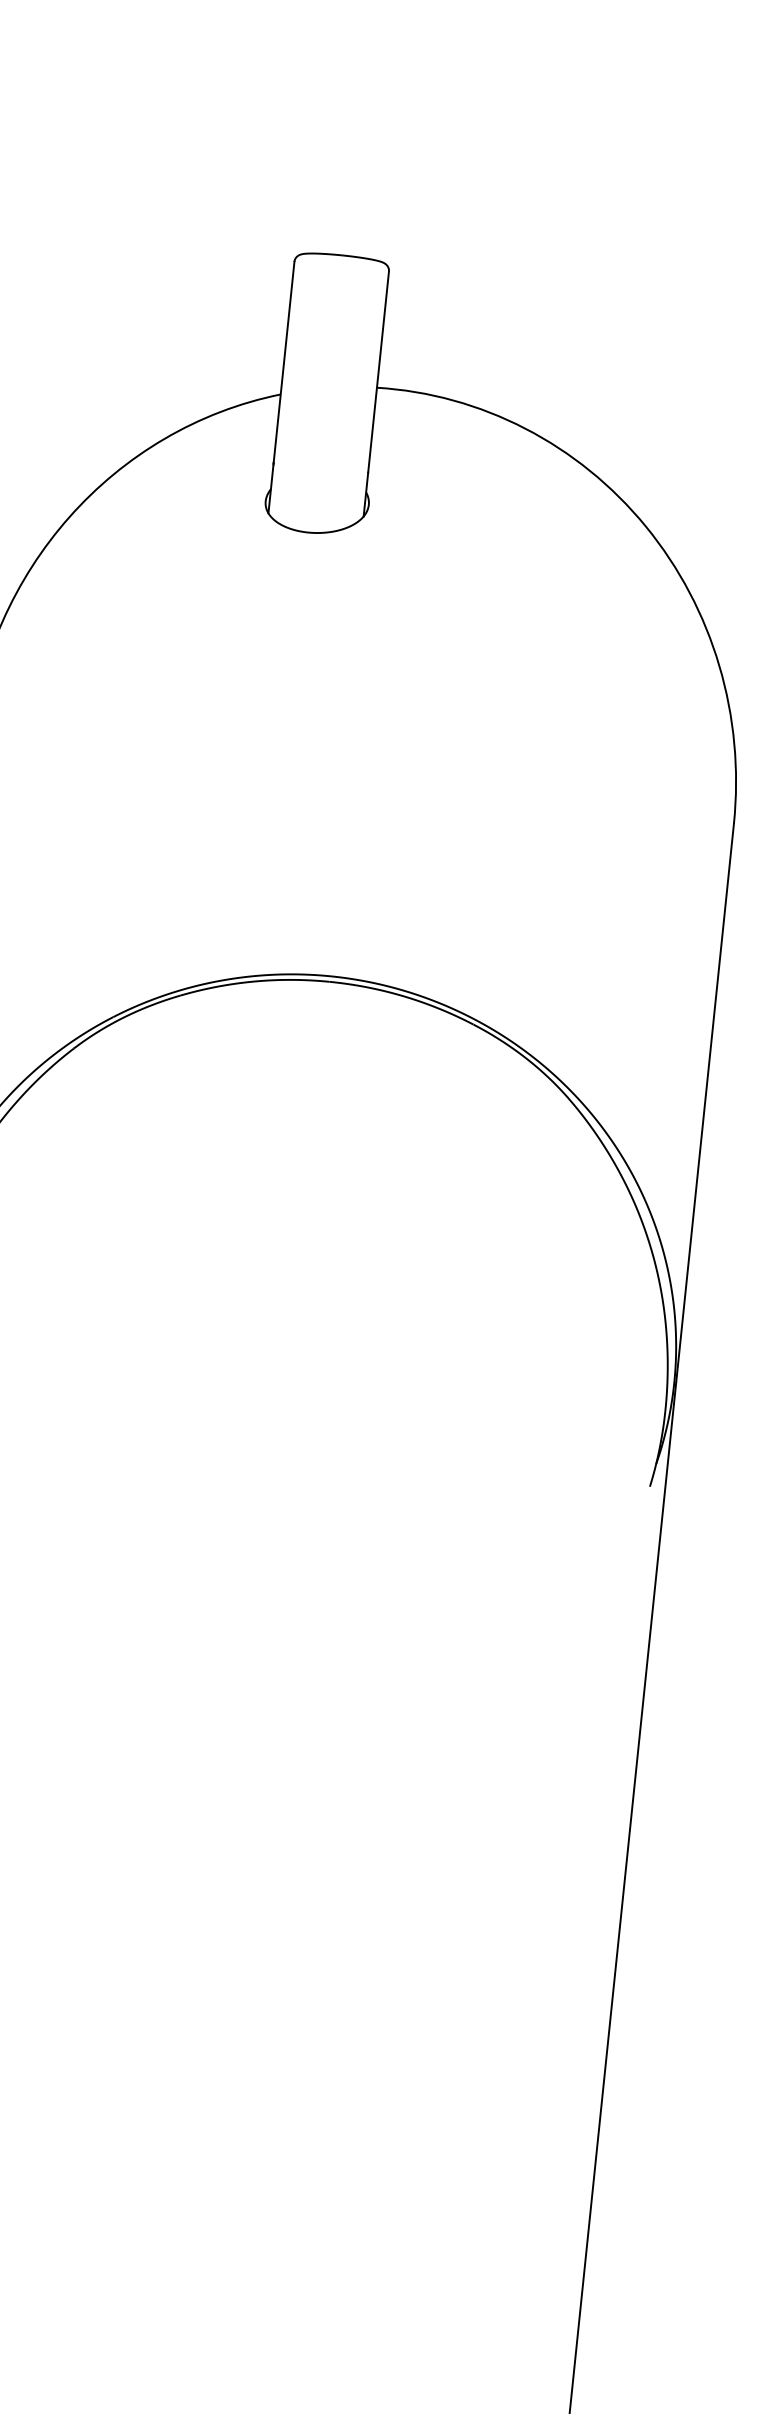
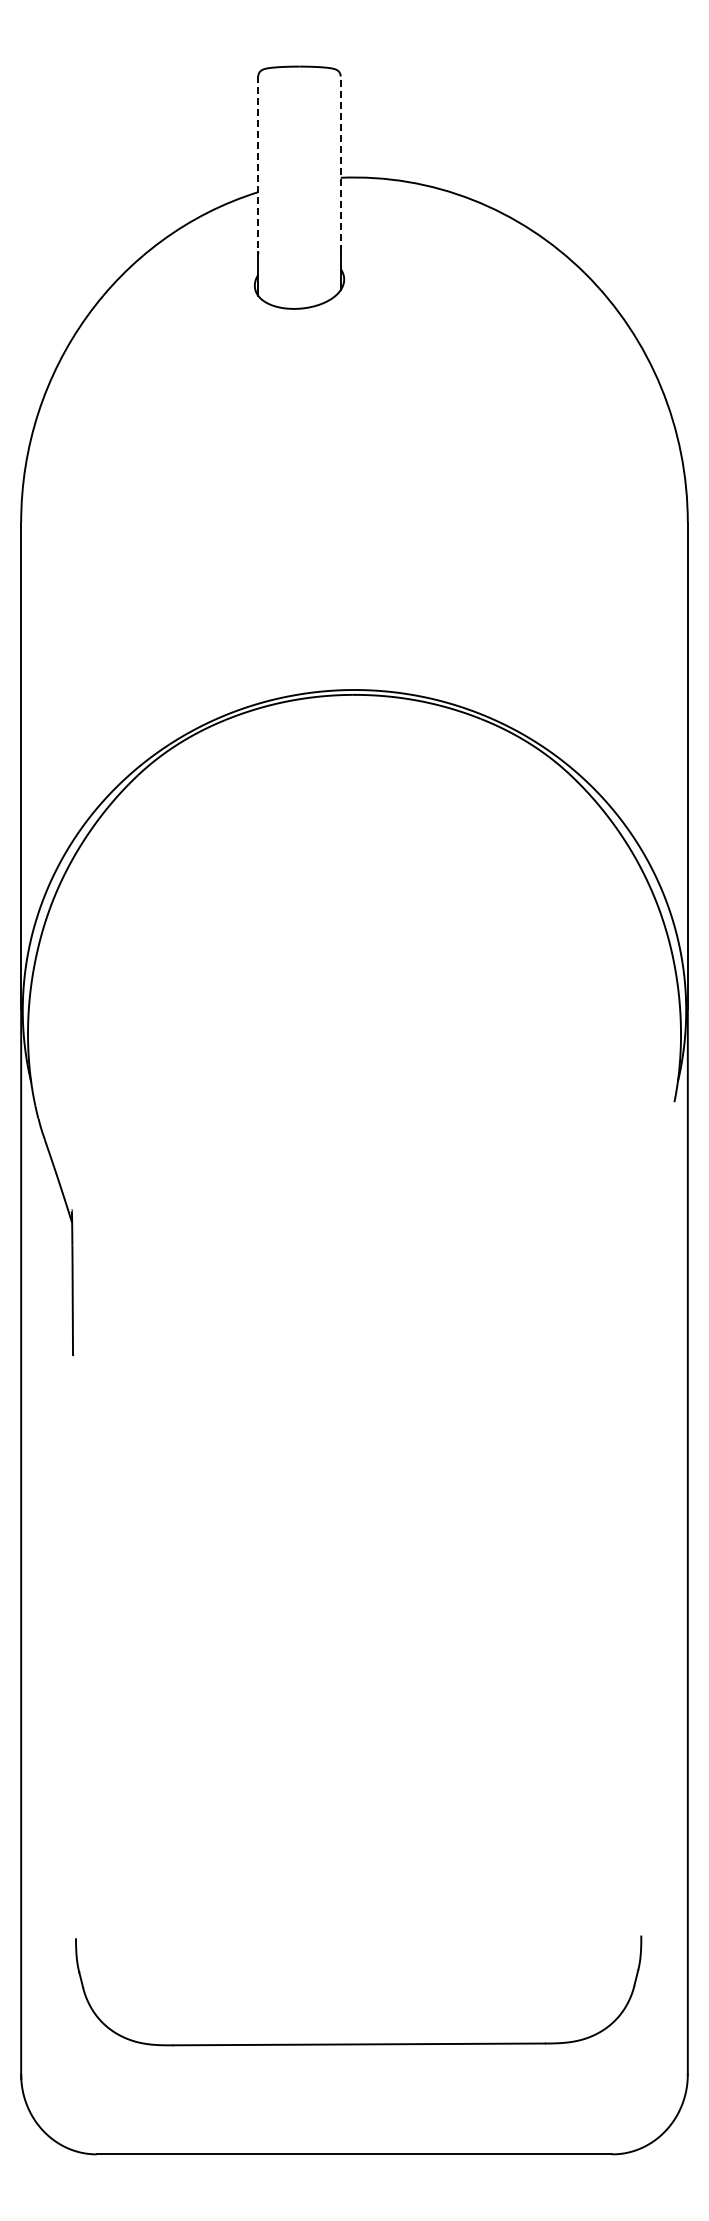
line: (284, 362) -> (258, 164), solid -> dashed
line: (378, 372) -> (340, 164), solid -> dashed

